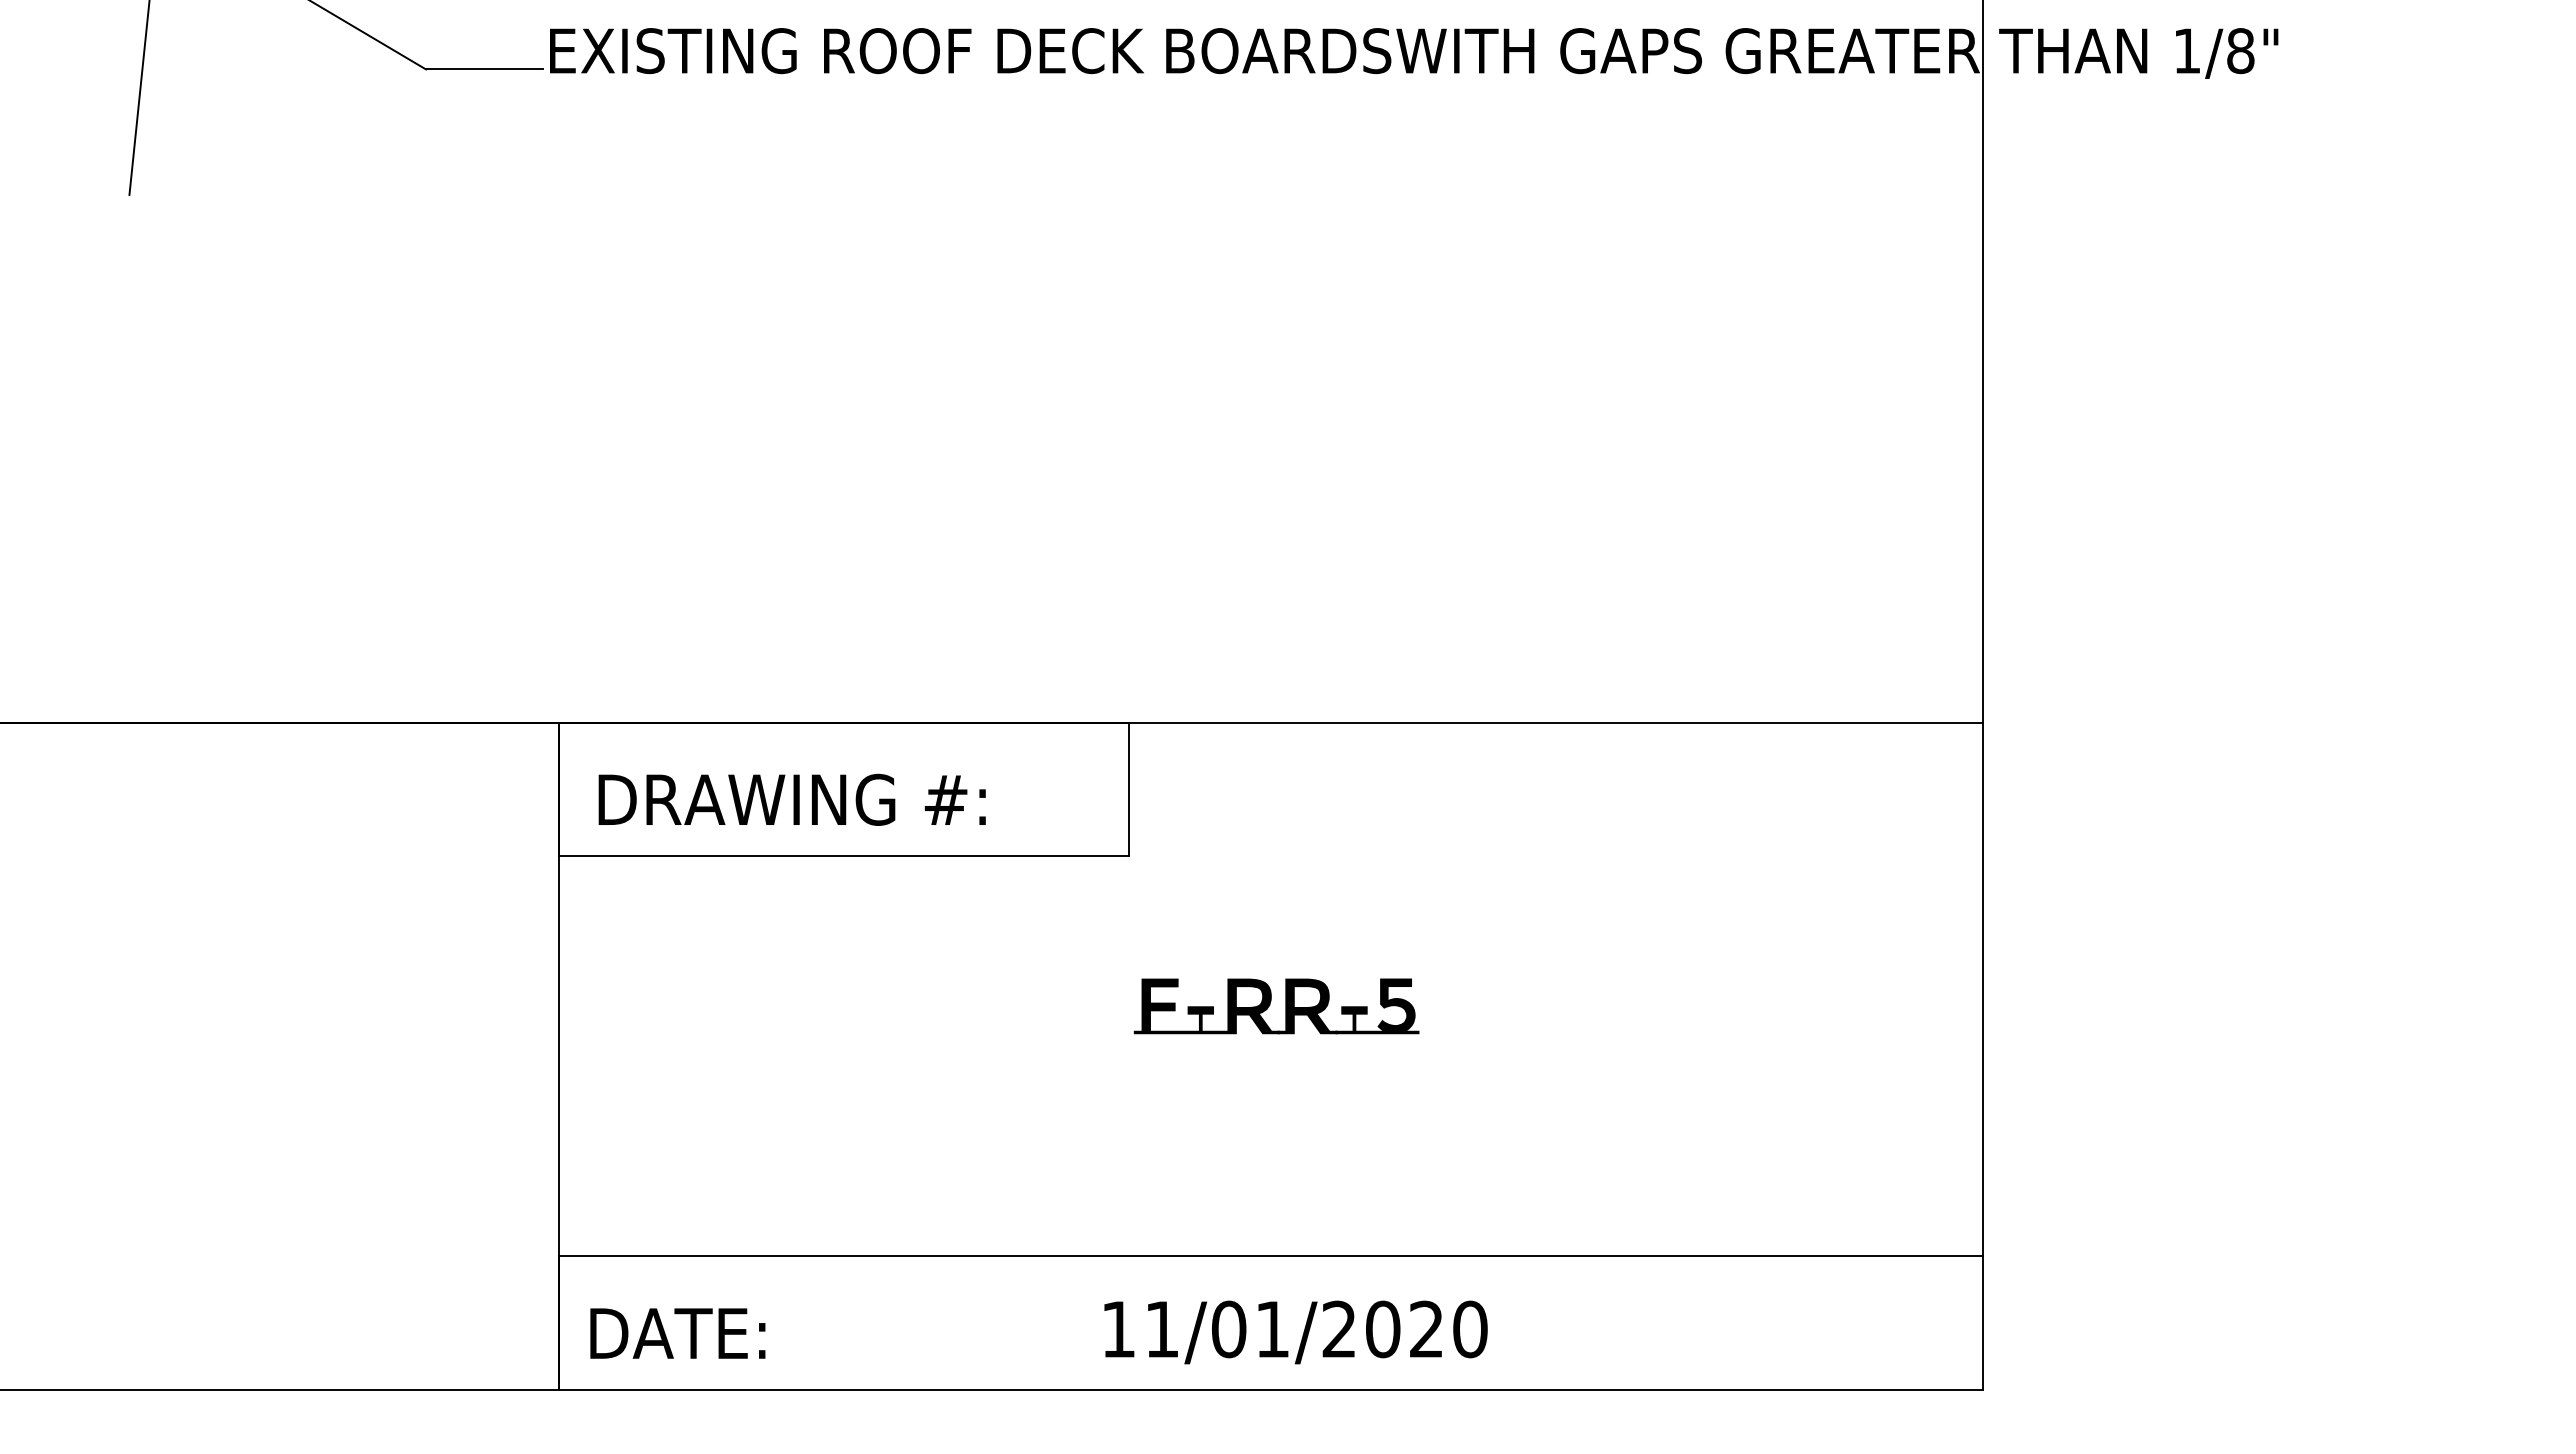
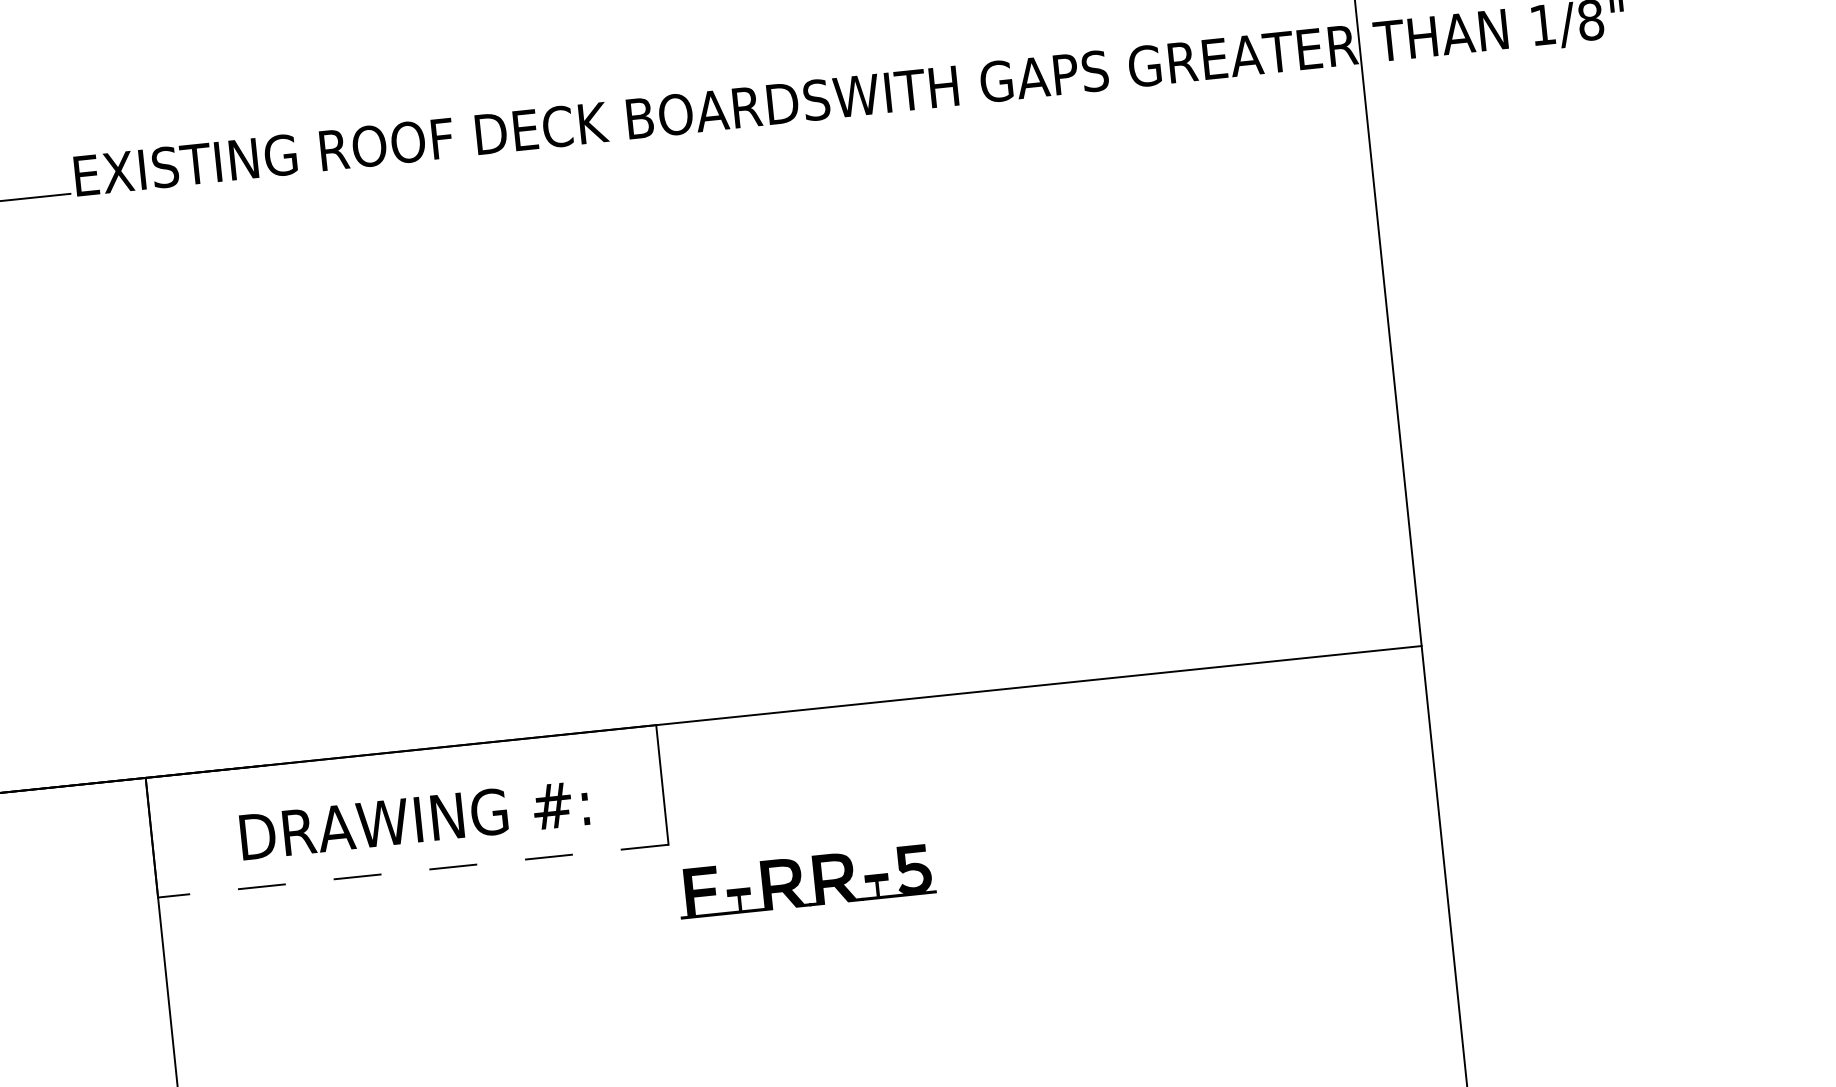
text: (791, 799) -> (413, 819), moved
line: (844, 856) -> (413, 871), solid -> dashed
text: (1276, 1006) -> (806, 881), moved

